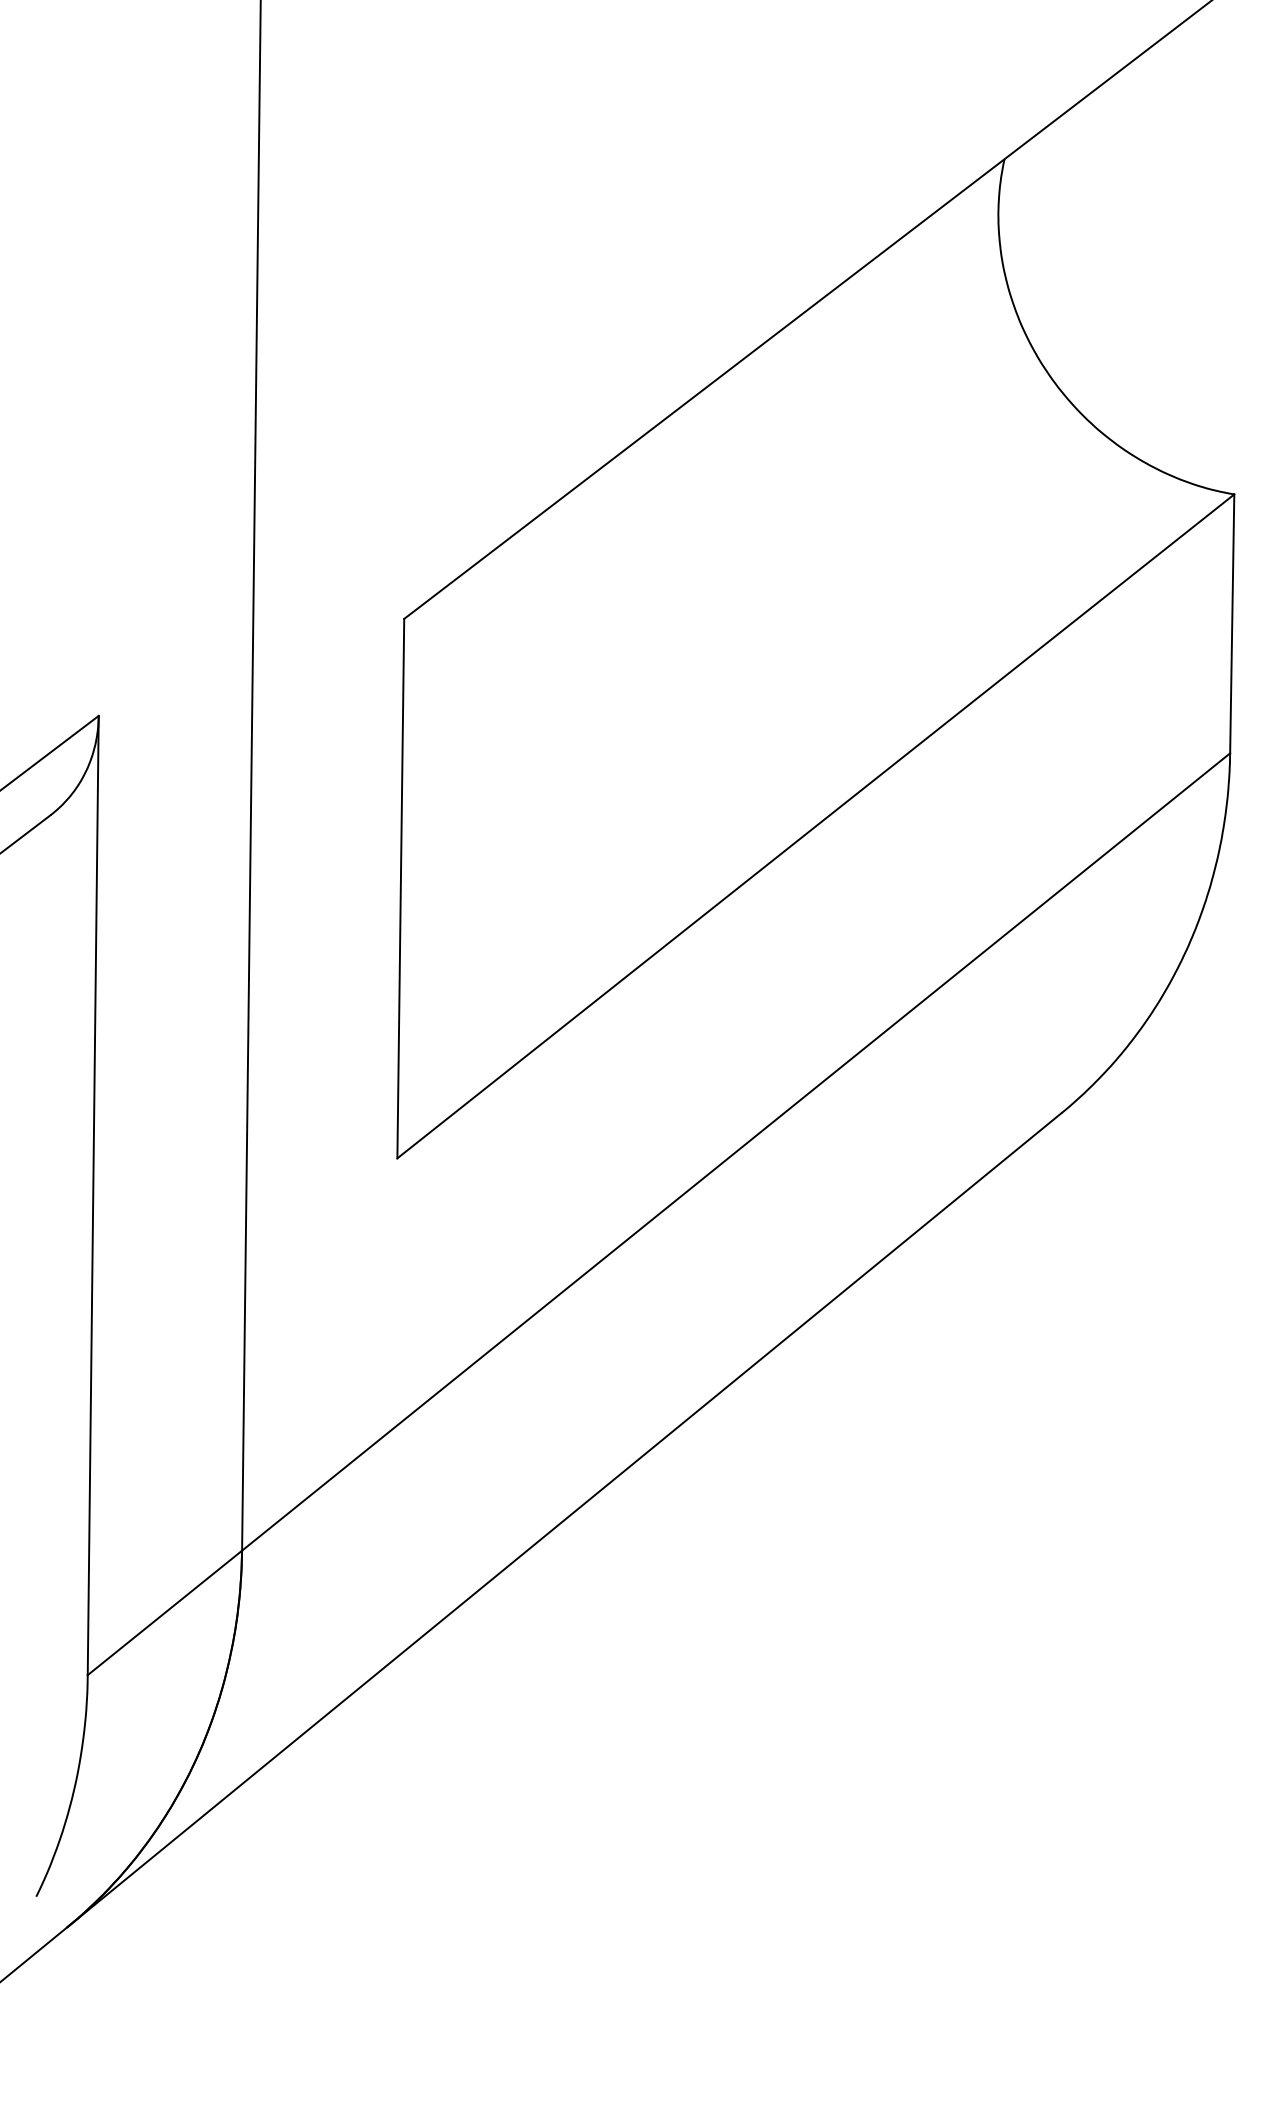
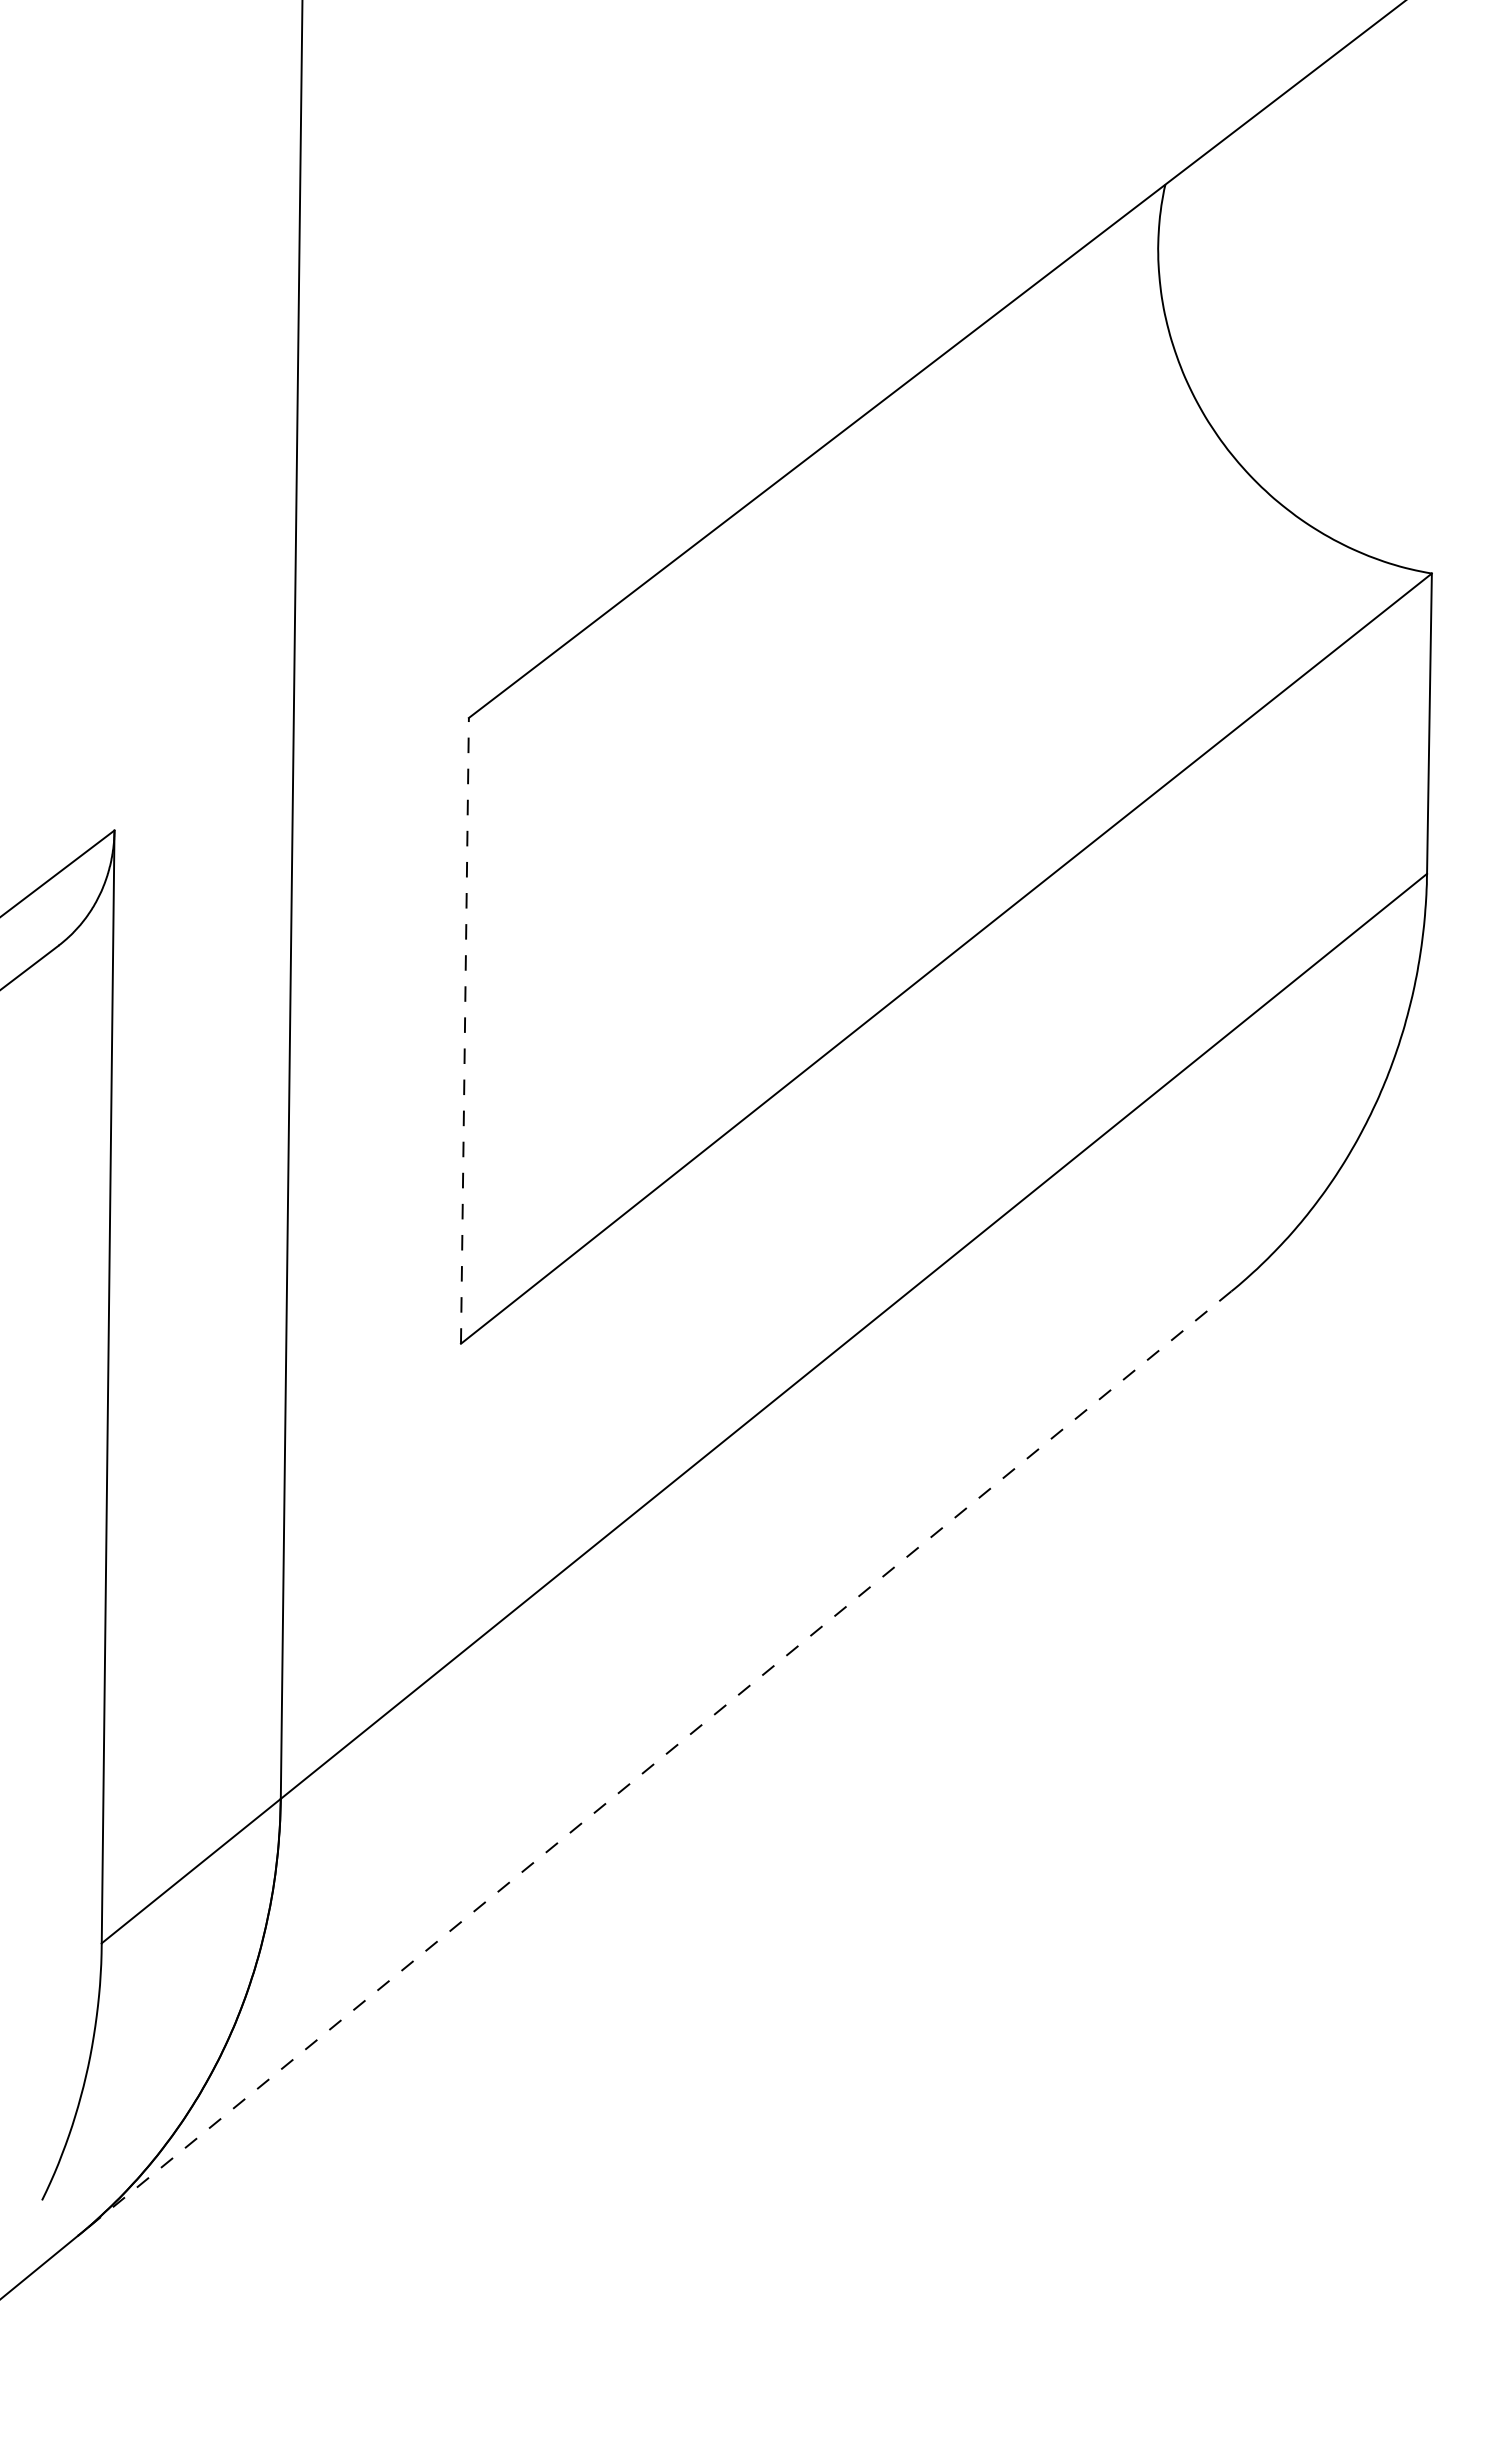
line: (400, 888) -> (464, 1030), solid -> dashed
line: (564, 1520) -> (654, 1763), solid -> dashed

